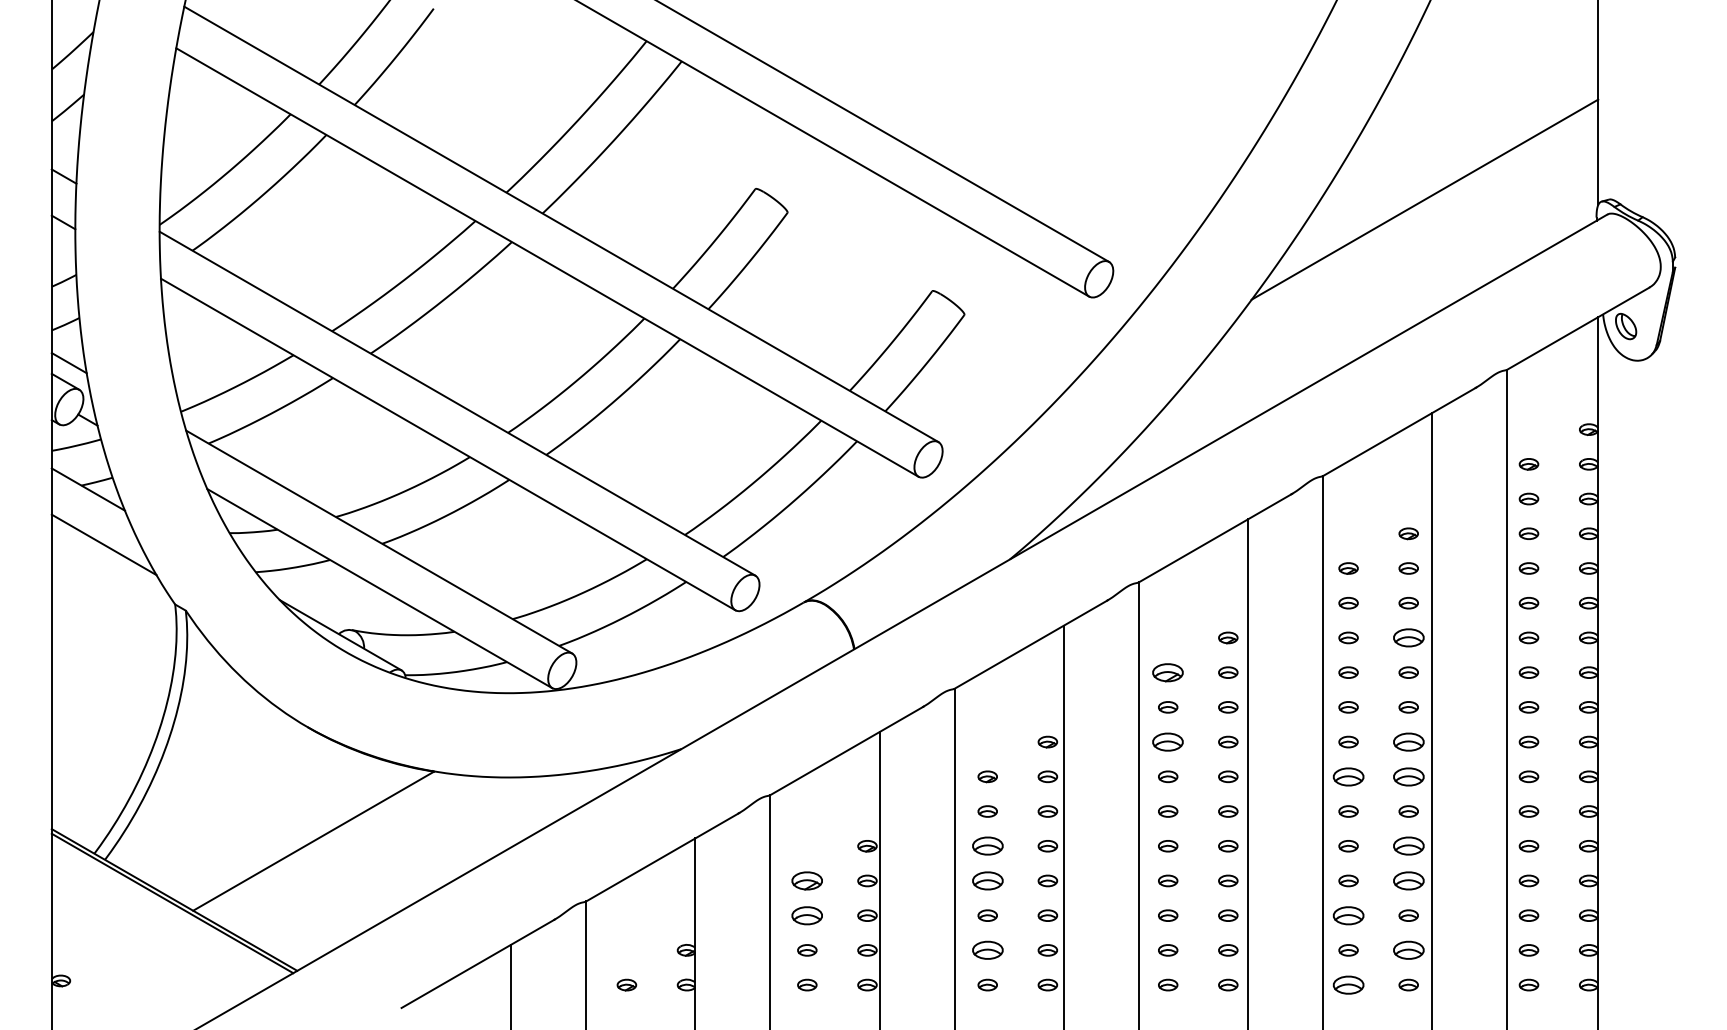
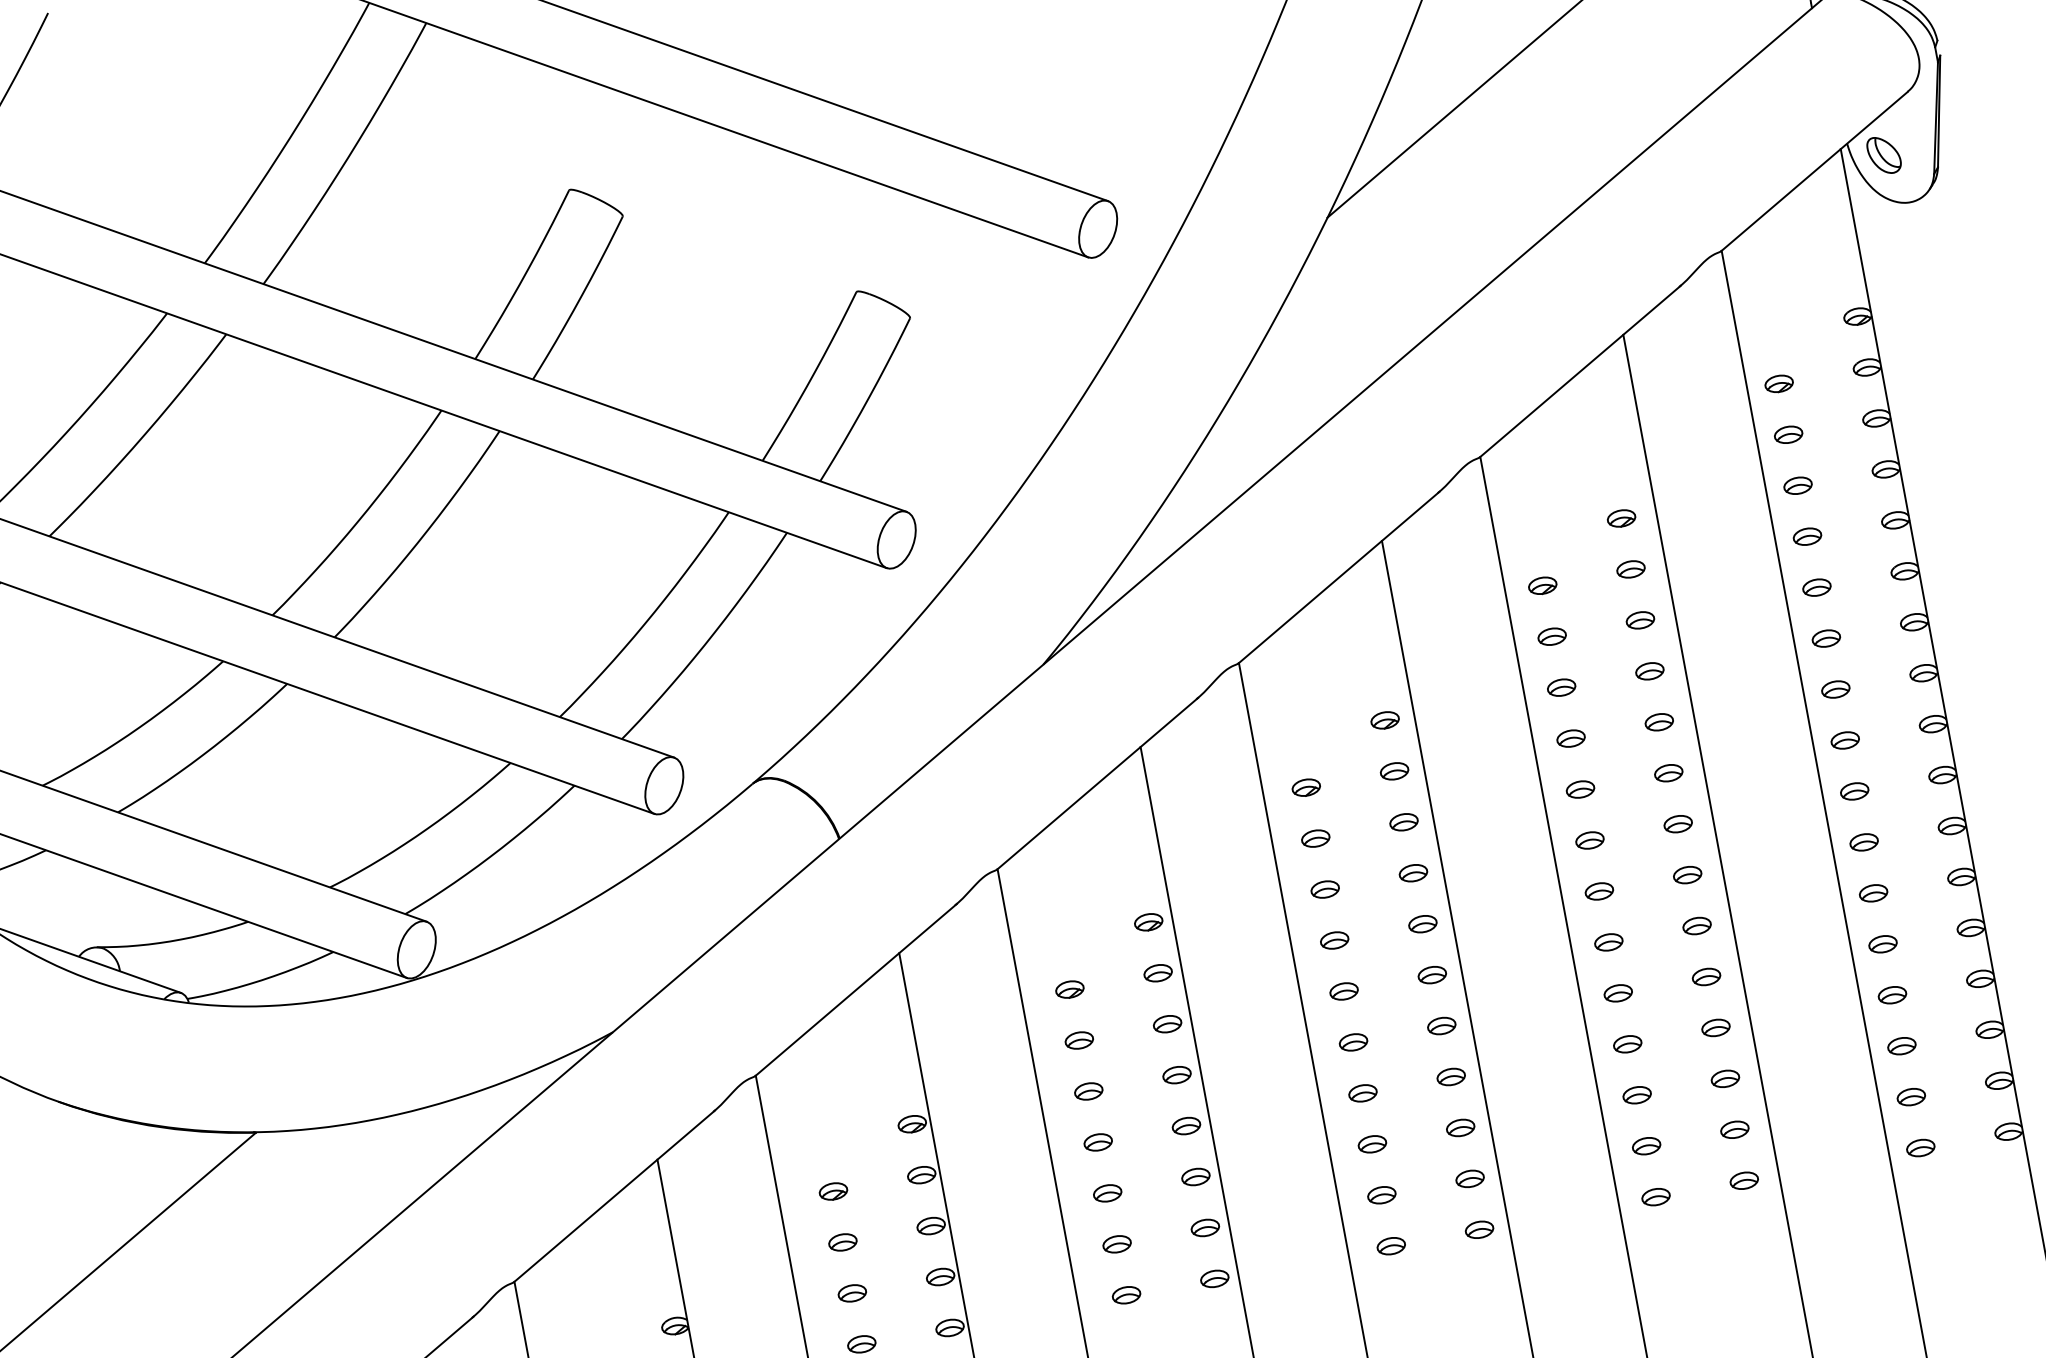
part: (1408, 637) -> (1649, 670), size x0.62
part: (1168, 672) -> (1306, 787), size x0.62
part: (1168, 741) -> (1325, 888), size x0.62
part: (1408, 741) -> (1677, 823), size x0.62
part: (1348, 776) -> (1599, 891), size x0.62
part: (1408, 776) -> (1687, 874), size x0.62
part: (987, 846) -> (1088, 1091), size x0.62
part: (1408, 846) -> (1706, 977), size x0.62
part: (807, 880) -> (833, 1190), size x0.62
part: (987, 880) -> (1097, 1141), size x0.62
part: (1408, 880) -> (1715, 1027), size x0.62
part: (807, 915) -> (843, 1242), size x0.62
part: (1348, 915) -> (1637, 1095), size x0.62
part: (987, 950) -> (1116, 1244), size x0.62
part: (1408, 950) -> (1734, 1130), size x0.62
part: (1348, 984) -> (1655, 1196), size x0.62

